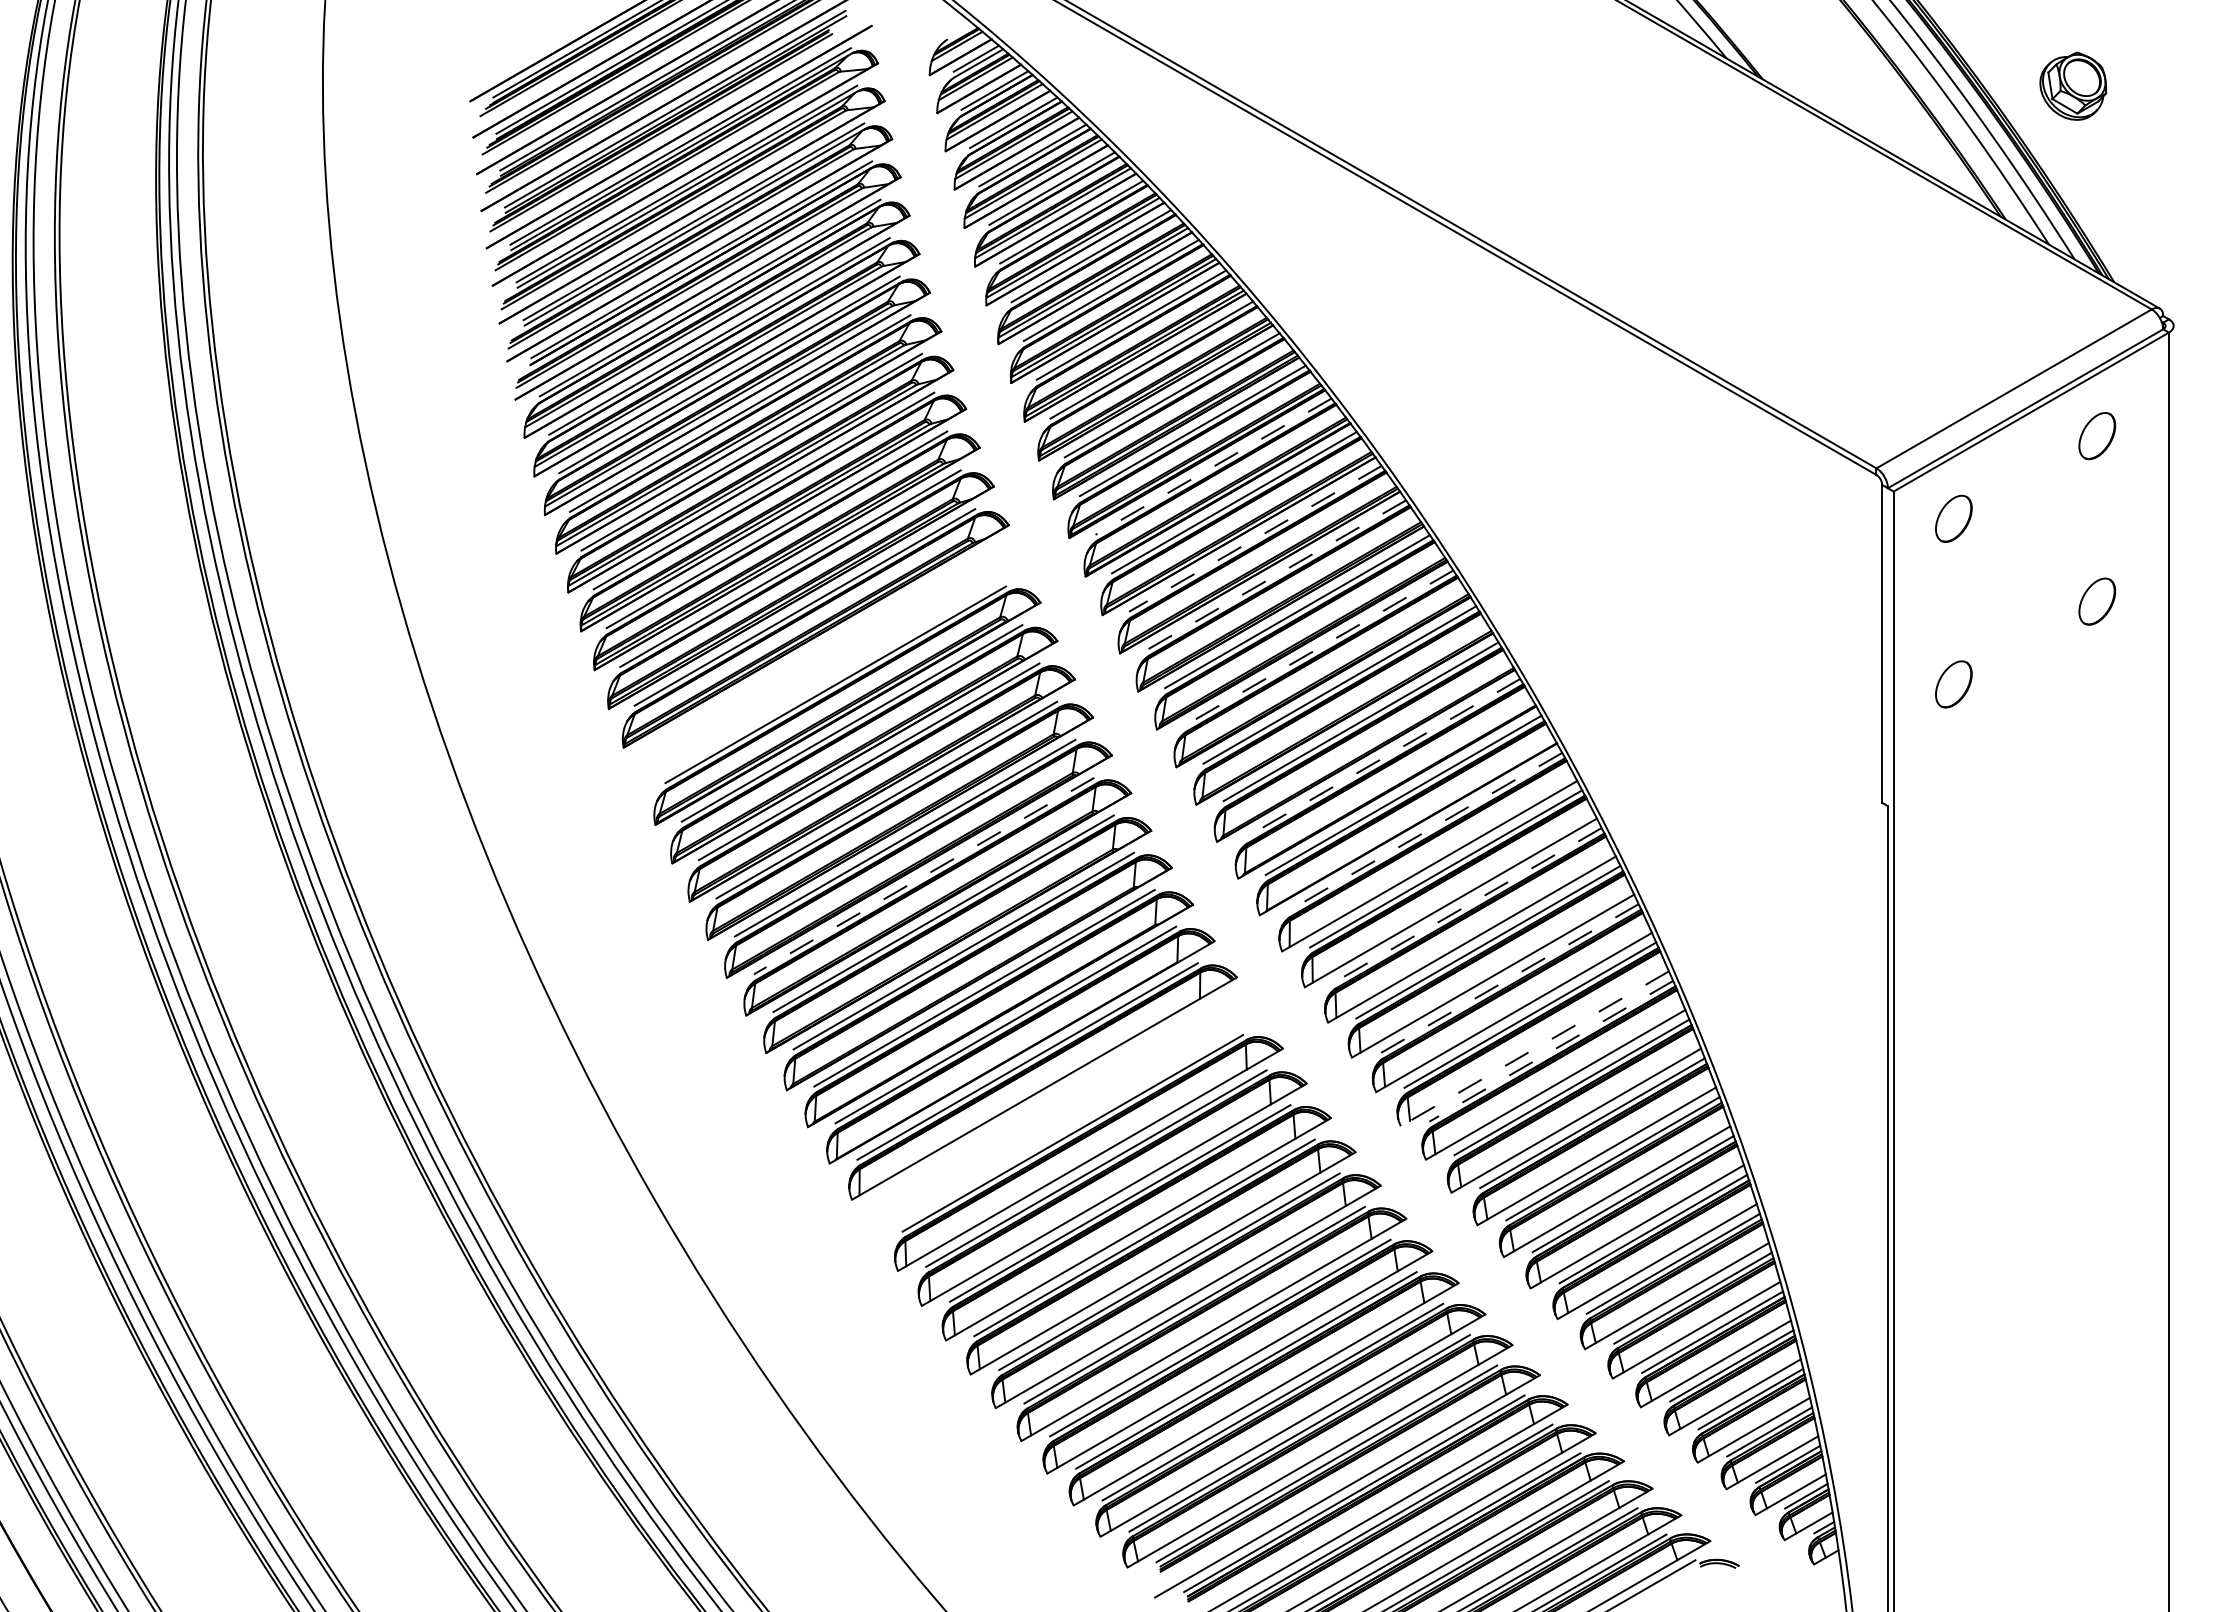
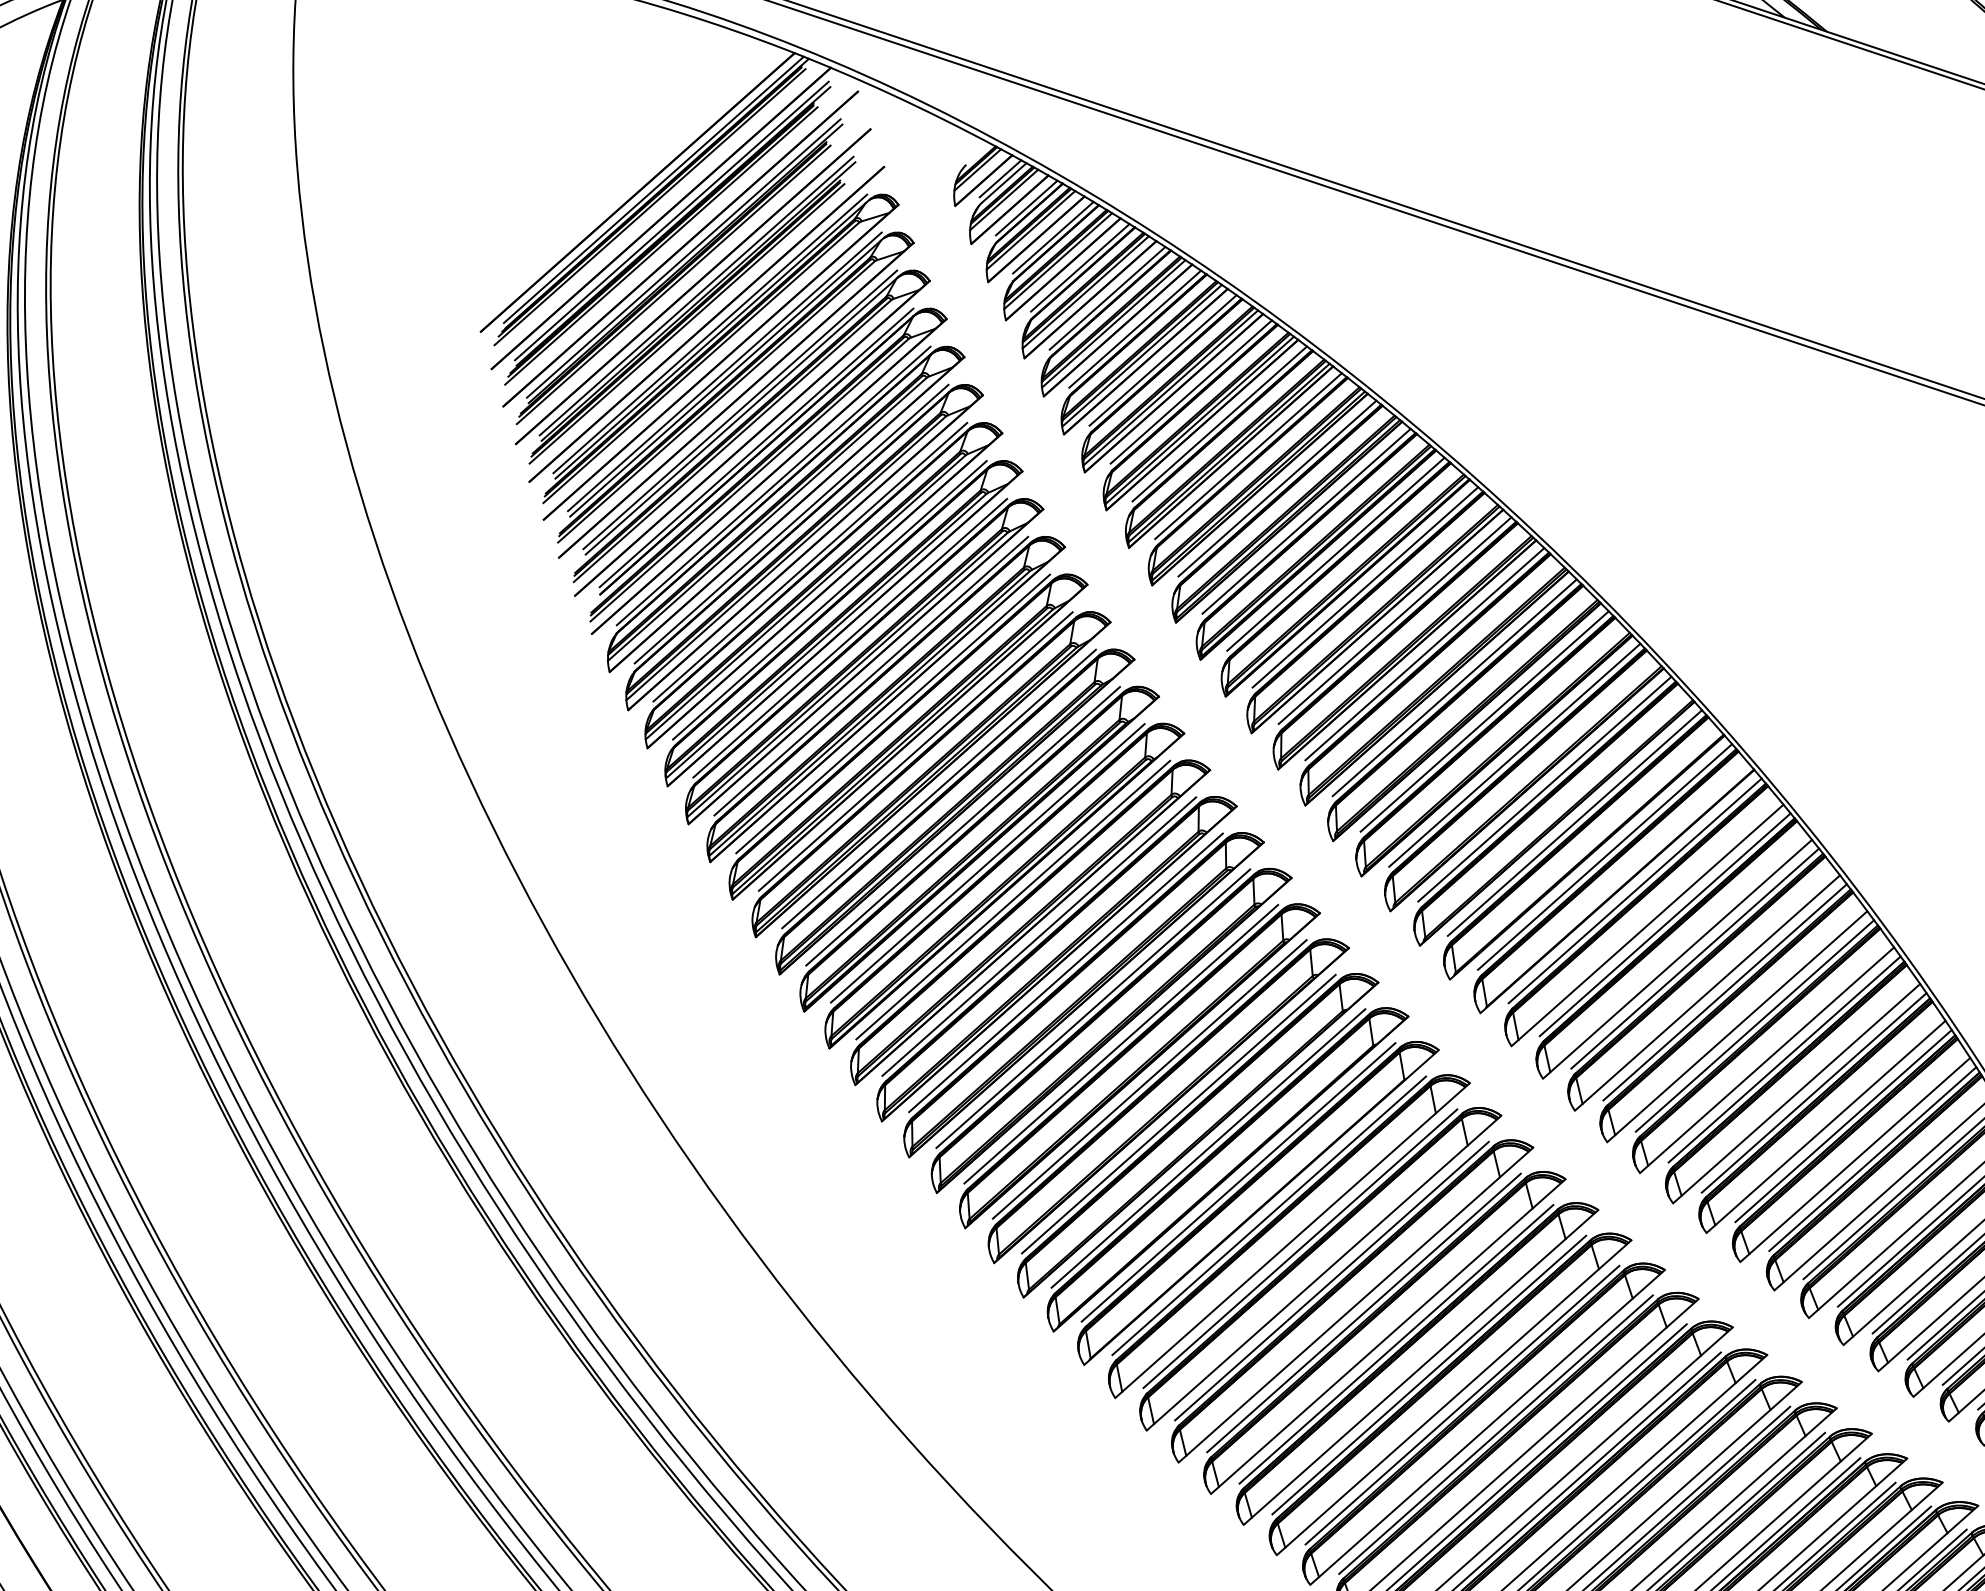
line: (1213, 466) -> (1335, 554), dashed -> solid
line: (1255, 538) -> (1395, 620), dashed -> solid
line: (1276, 575) -> (1425, 654), dashed -> solid
line: (1318, 648) -> (1484, 721), dashed -> solid
part: (831, 666) -> (979, 845), added
line: (1381, 758) -> (1574, 823), dashed -> solid
line: (1424, 832) -> (1634, 891), dashed -> solid
line: (924, 876) -> (1121, 1044), dashed -> solid
line: (1466, 905) -> (1694, 958), dashed -> solid
line: (1509, 979) -> (1755, 1026), dashed -> solid
line: (1534, 1048) -> (1796, 1093), dashed -> solid
line: (1551, 1051) -> (1814, 1092), dashed -> solid
part: (1065, 1117) -> (1320, 1266), added

